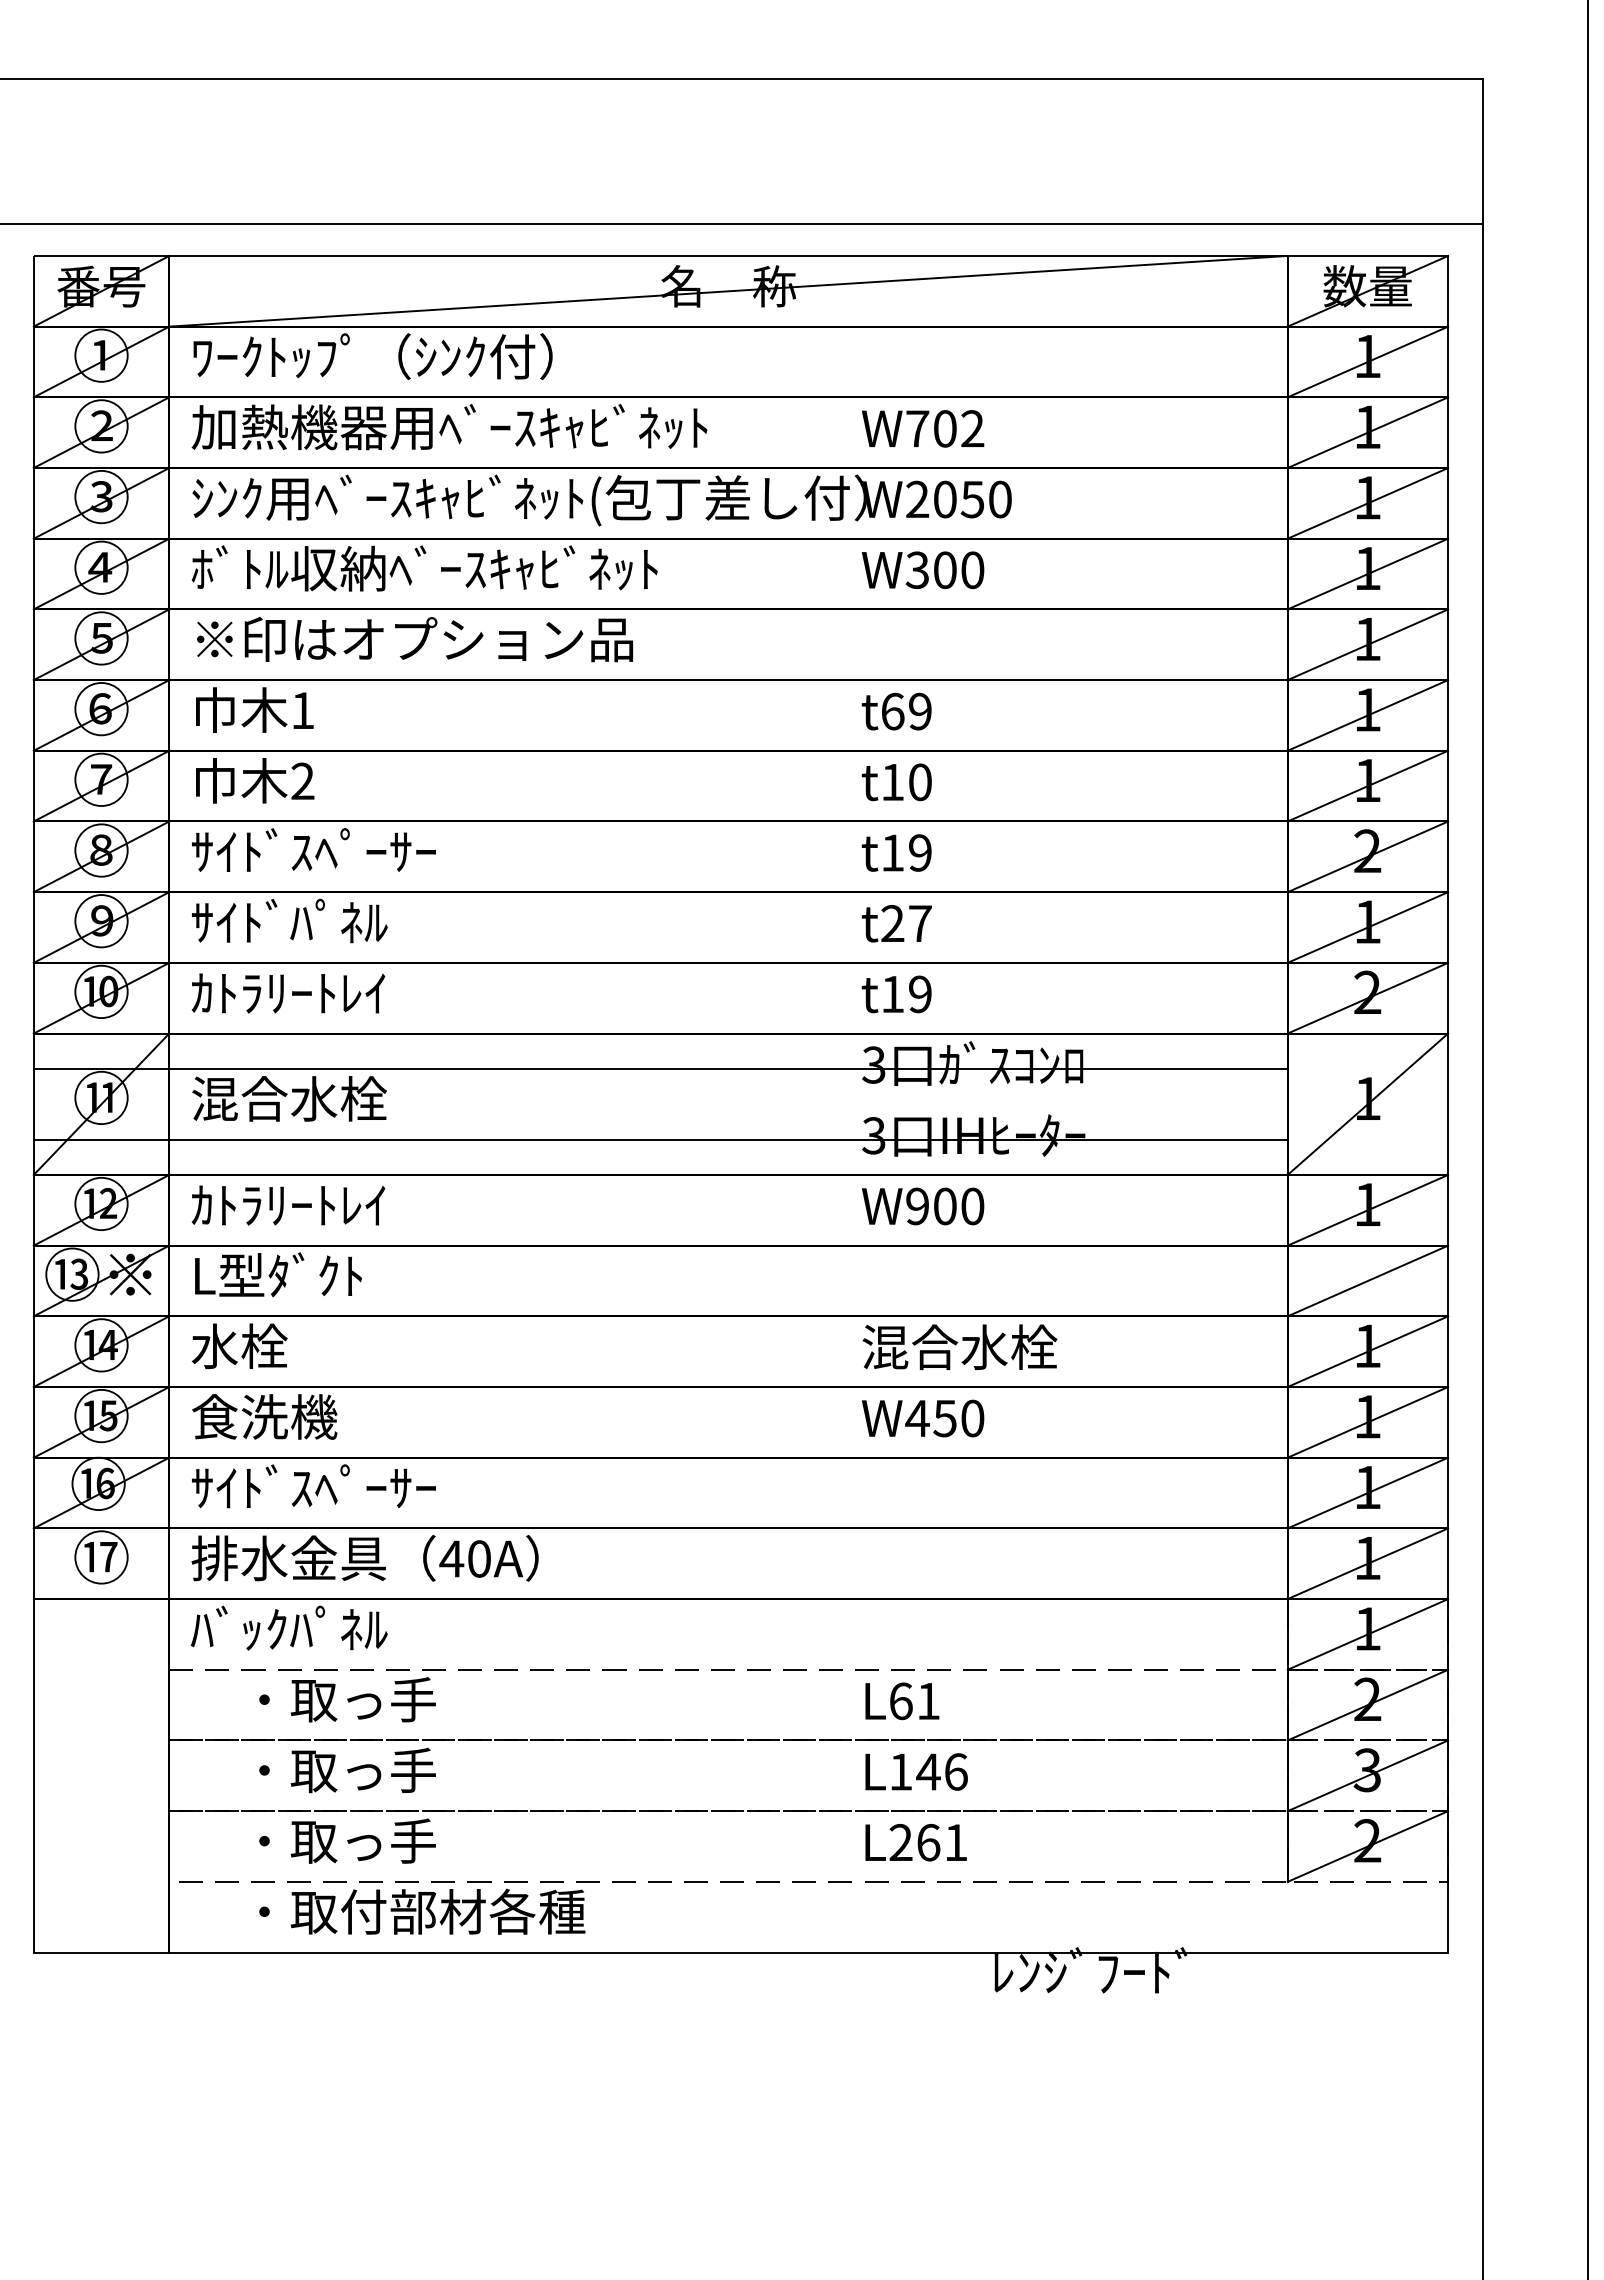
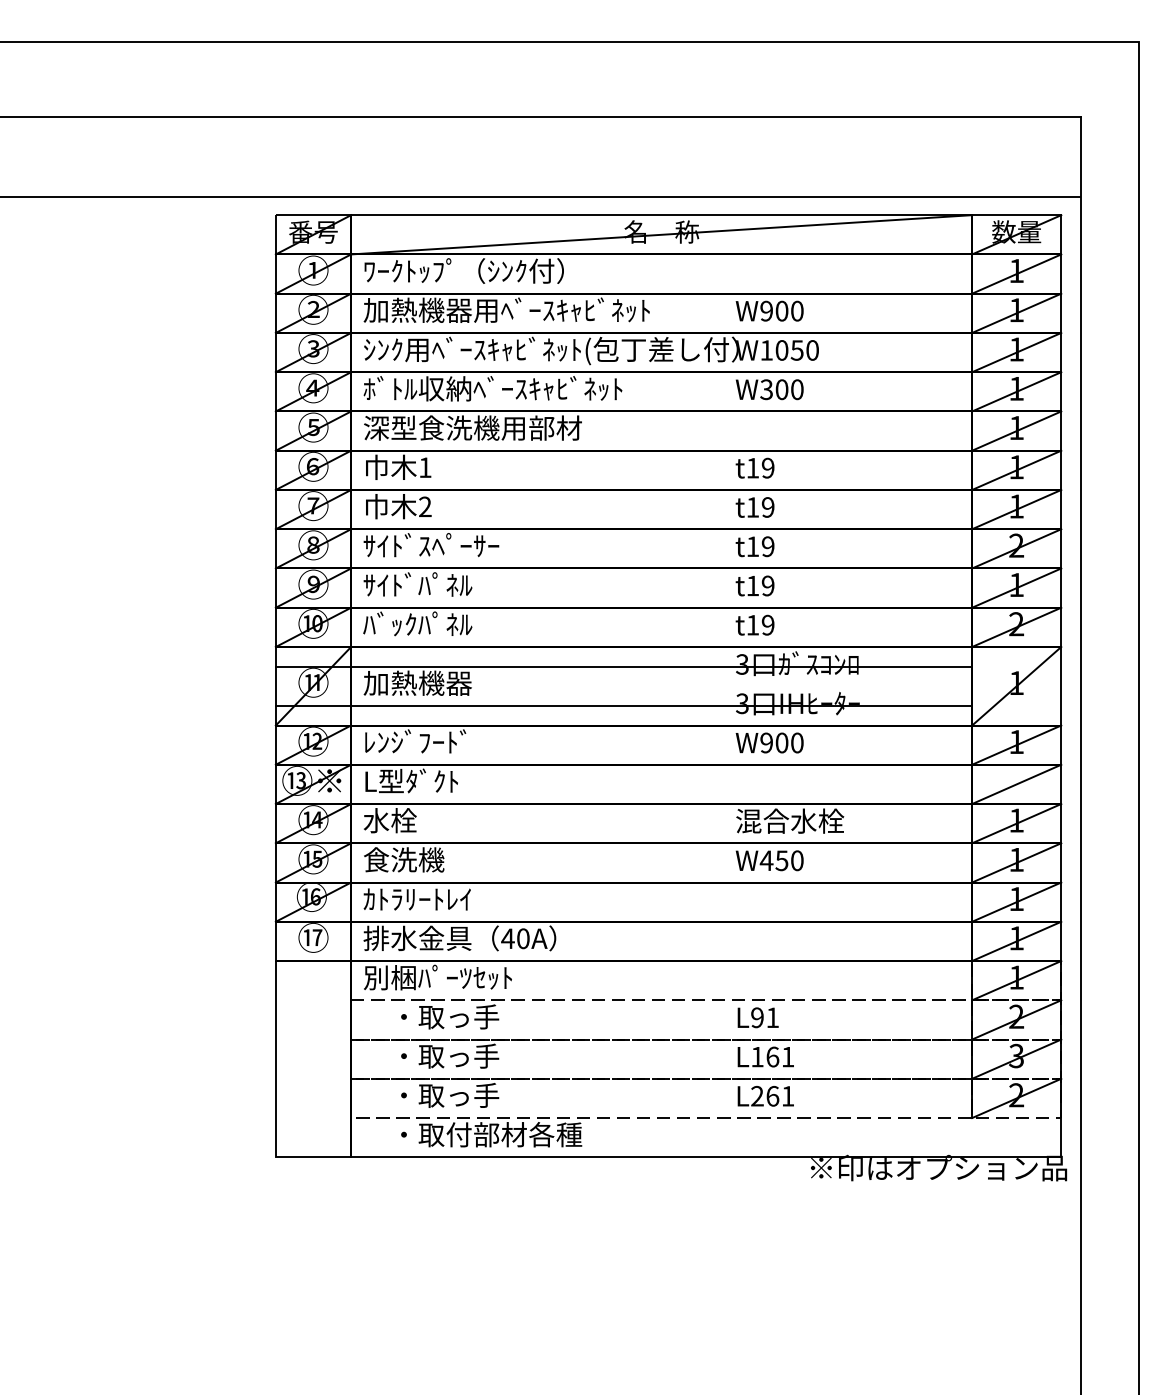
text: (944, 427) -> (781, 310), W702 -> W900
text: (917, 499) -> (766, 350), W2050 -> W1050
text: (413, 638) -> (486, 427), ※印はオプション品 -> 深型食洗機用部材
text: (893, 710) -> (753, 467), t69 -> t19
text: (919, 782) -> (767, 507), t10 -> t19
text: (906, 922) -> (760, 585), t27 -> t19
text: (288, 991) -> (417, 623), ｶﾄﾗﾘｰﾄﾚｲ -> ﾊﾞｯｸﾊﾟﾈﾙ
text: (288, 1097) -> (417, 682), 混合水栓 -> 加熱機器
text: (287, 1203) -> (416, 741), ｶﾄﾗﾘｰﾄﾚｲ -> ﾚﾝｼﾞﾌｰﾄﾞ
text: (314, 1486) -> (431, 898), ｻｲﾄﾞｽﾍﾟｰｻｰ -> ｶﾄﾗﾘｰﾄﾚｲ
text: (324, 1628) -> (437, 977), ﾊﾞｯｸﾊﾟﾈﾙ -> 別梱ﾊﾟｰﾂｾｯﾄ
text: (901, 1700) -> (757, 1017), L61 -> L91
text: (940, 1771) -> (779, 1056), L146 -> L161
text: (1227, 1970) -> (938, 1167), ﾚﾝｼﾞﾌｰﾄﾞ -> ※印はオプション品

